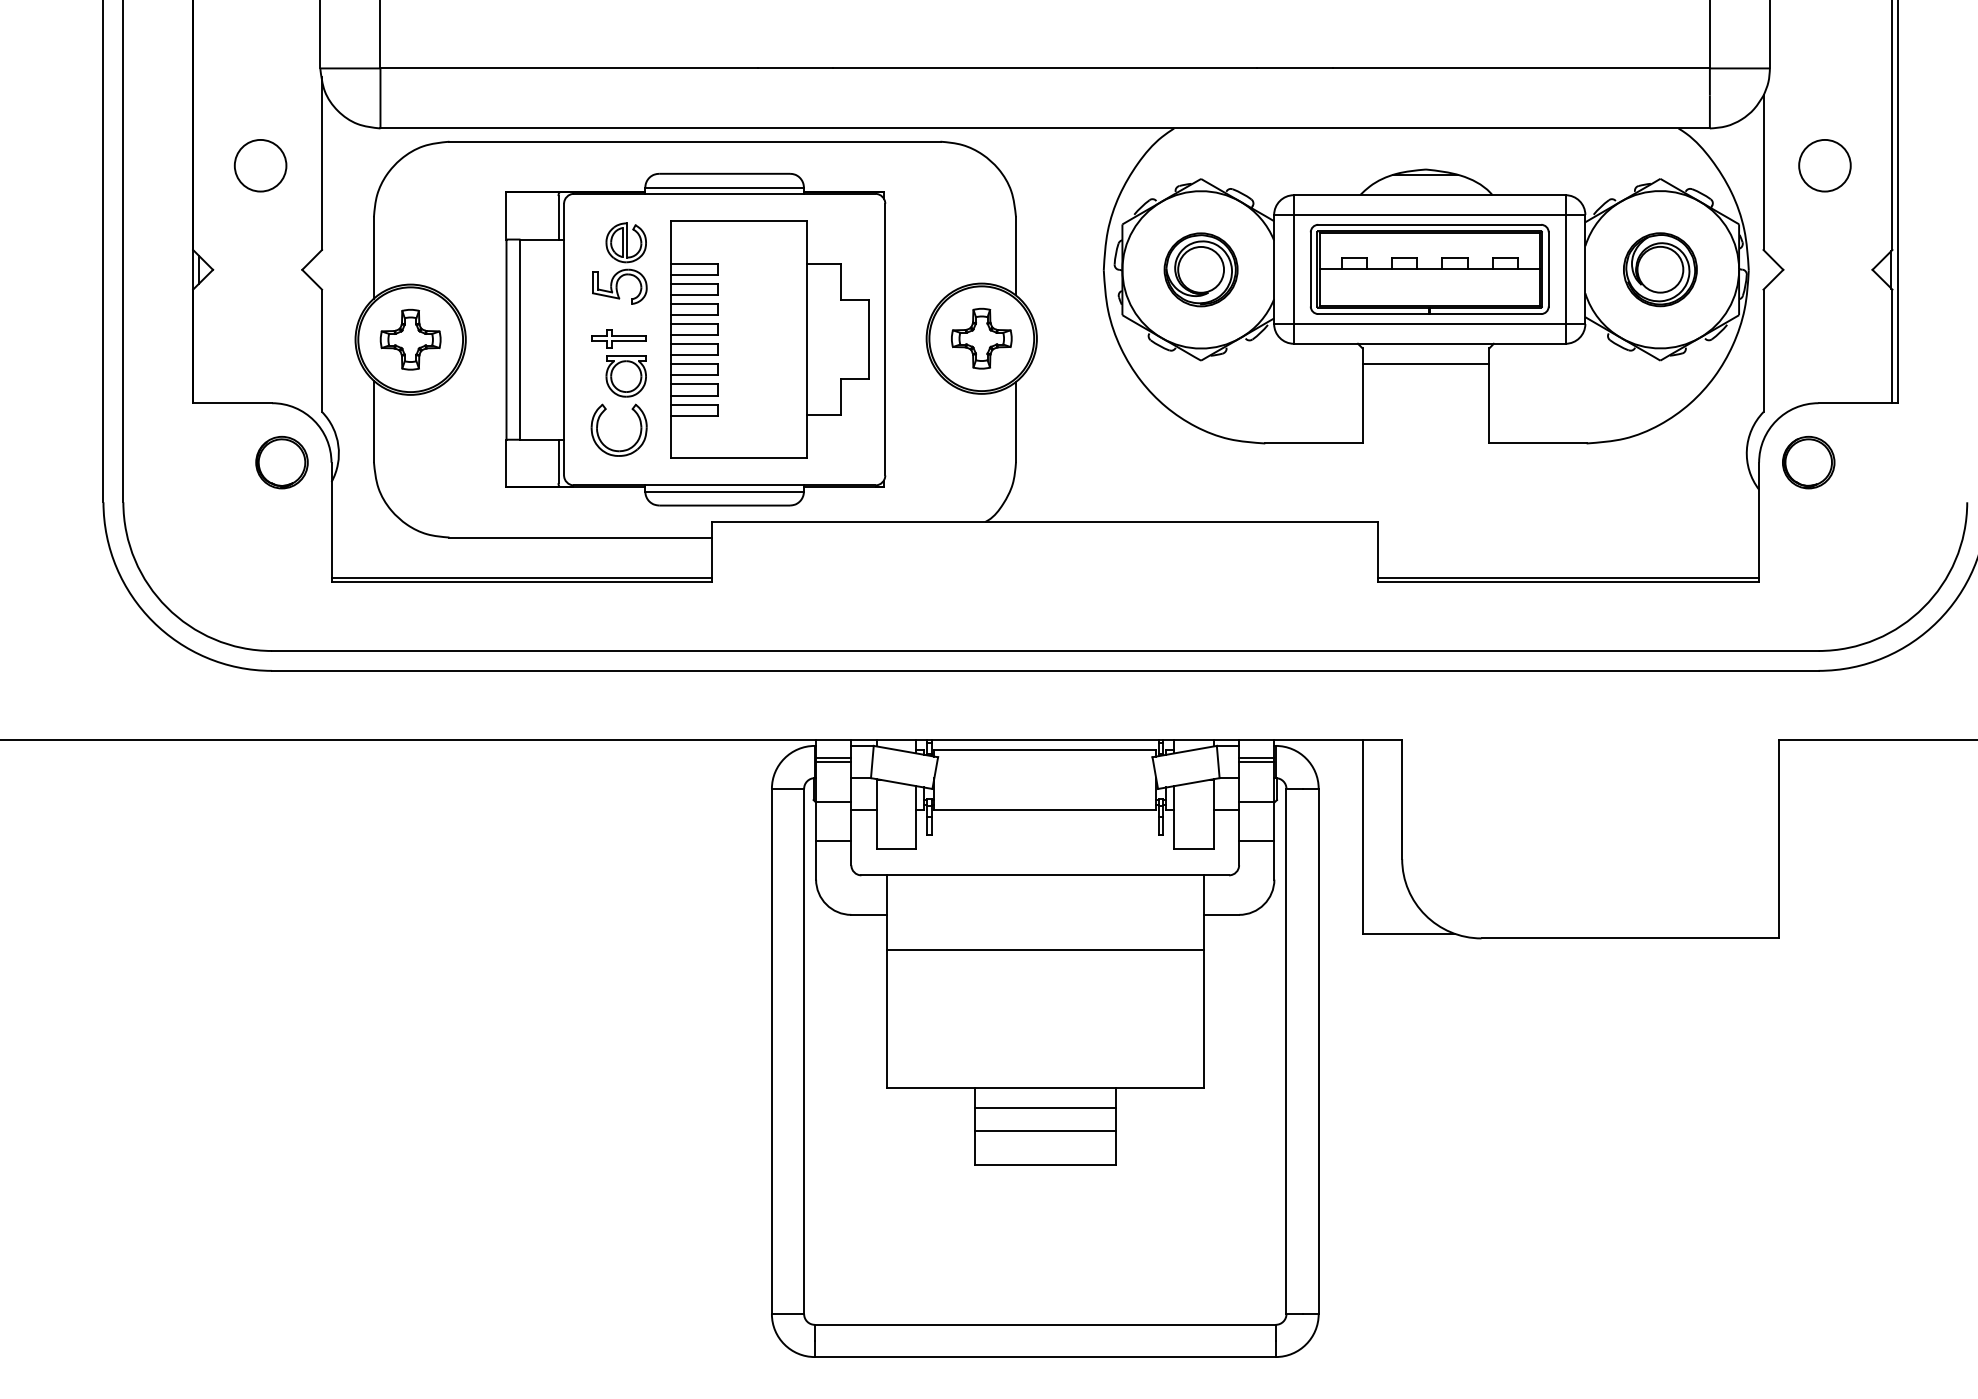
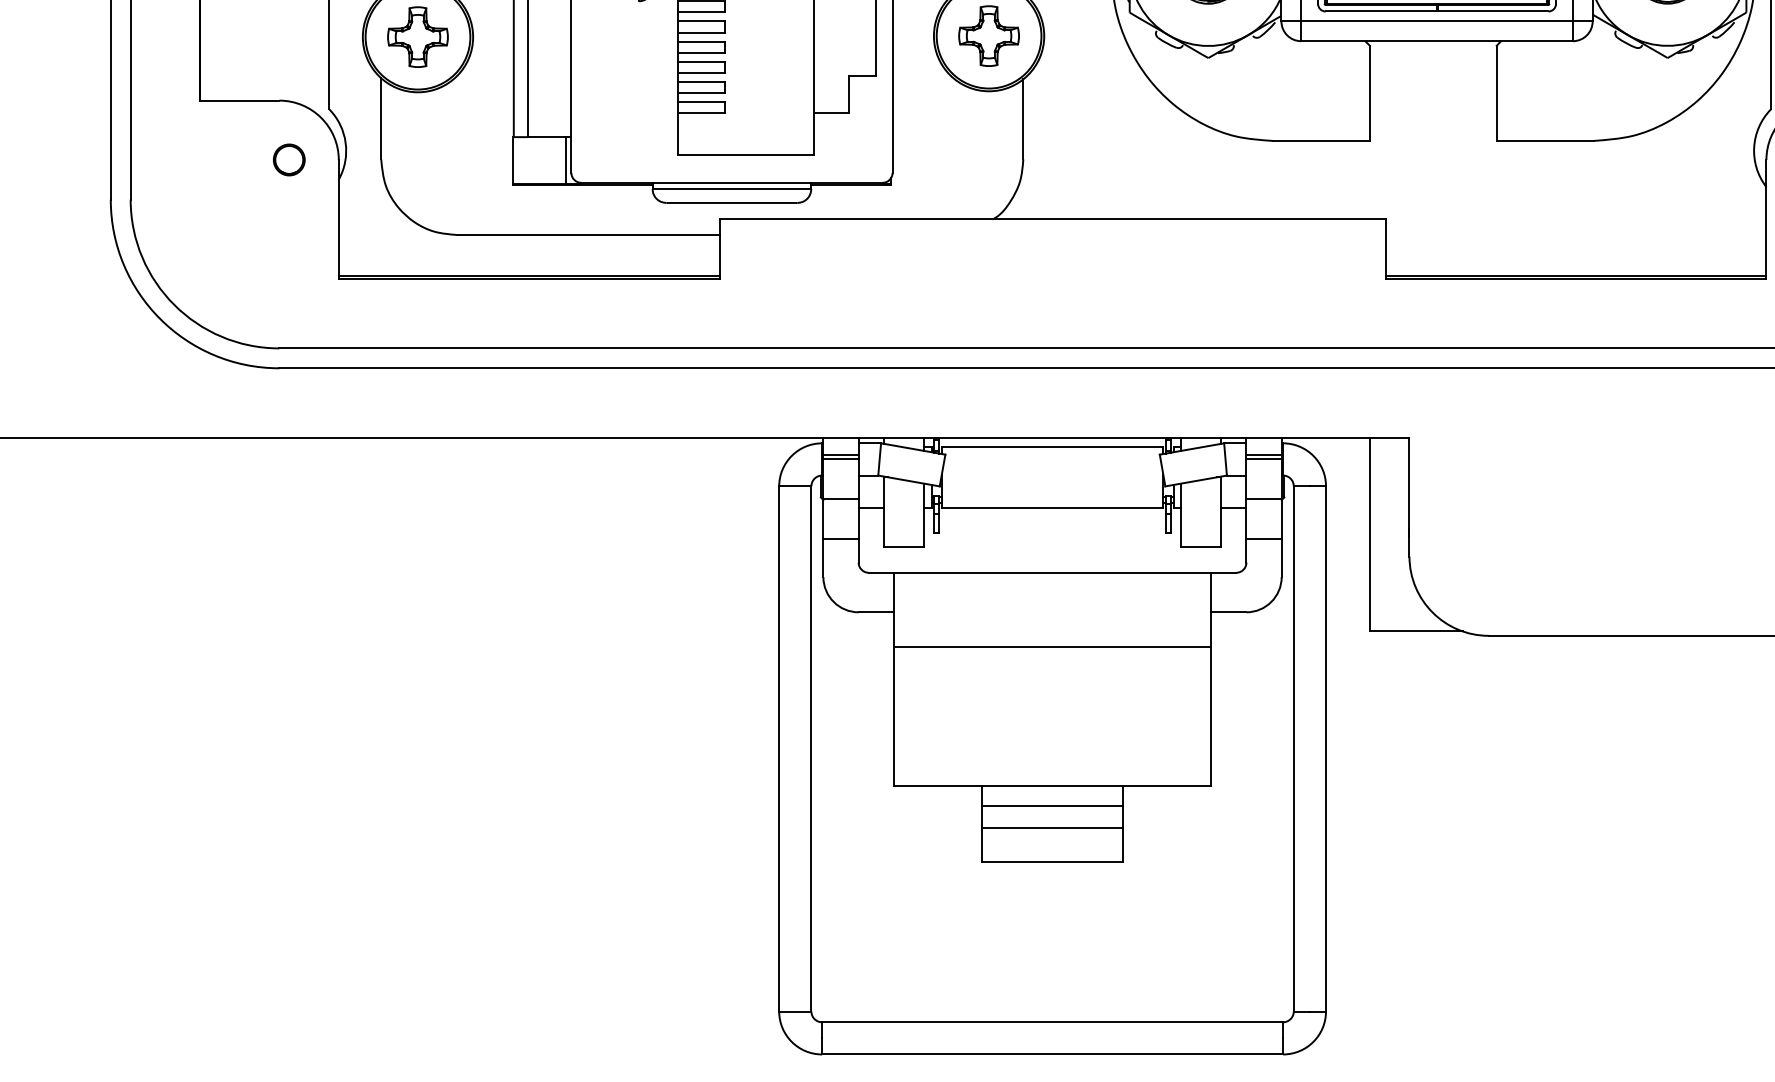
line: (1425, 363) -> (1432, 60), removed
part: (618, 392) -> (625, 89), removed
part: (281, 462) -> (288, 159), size x0.6

